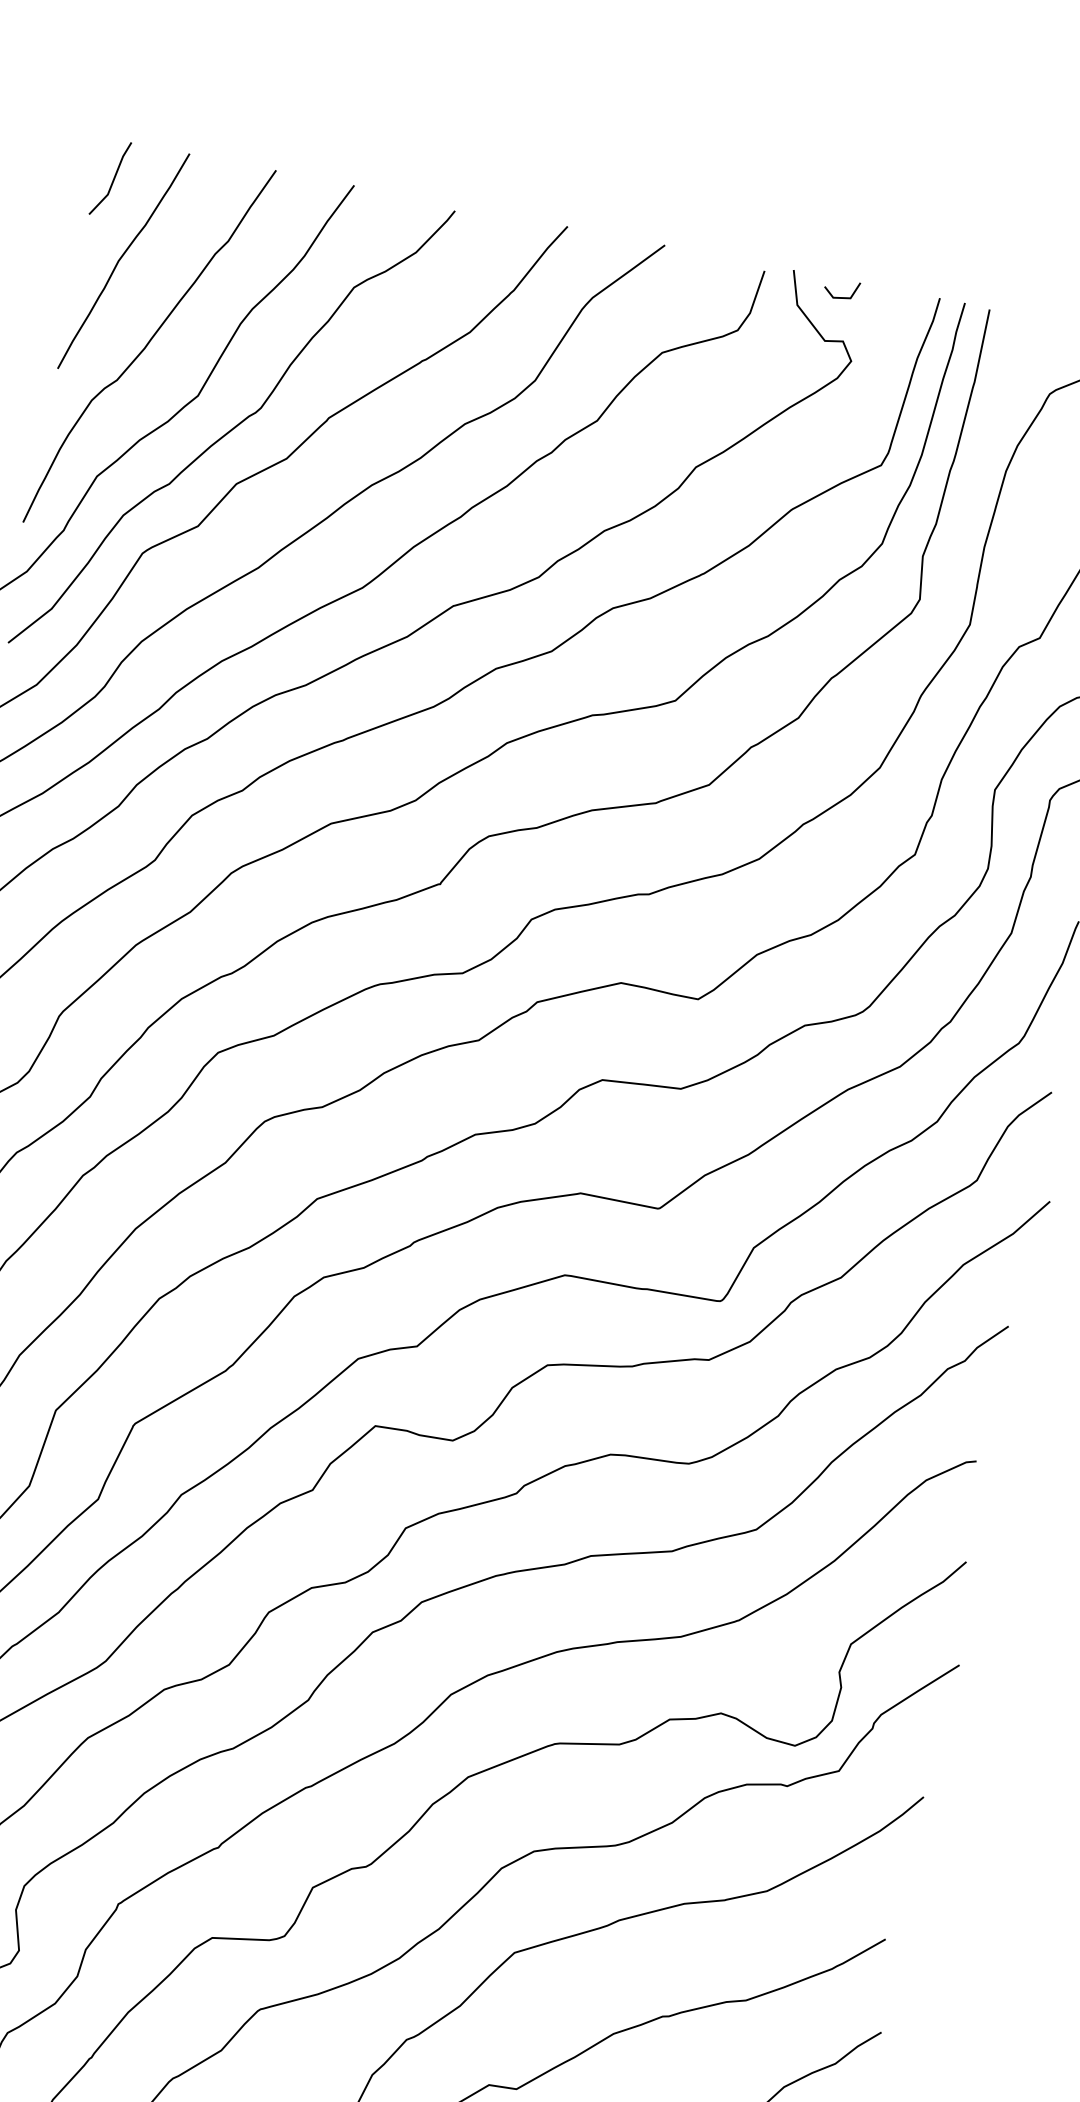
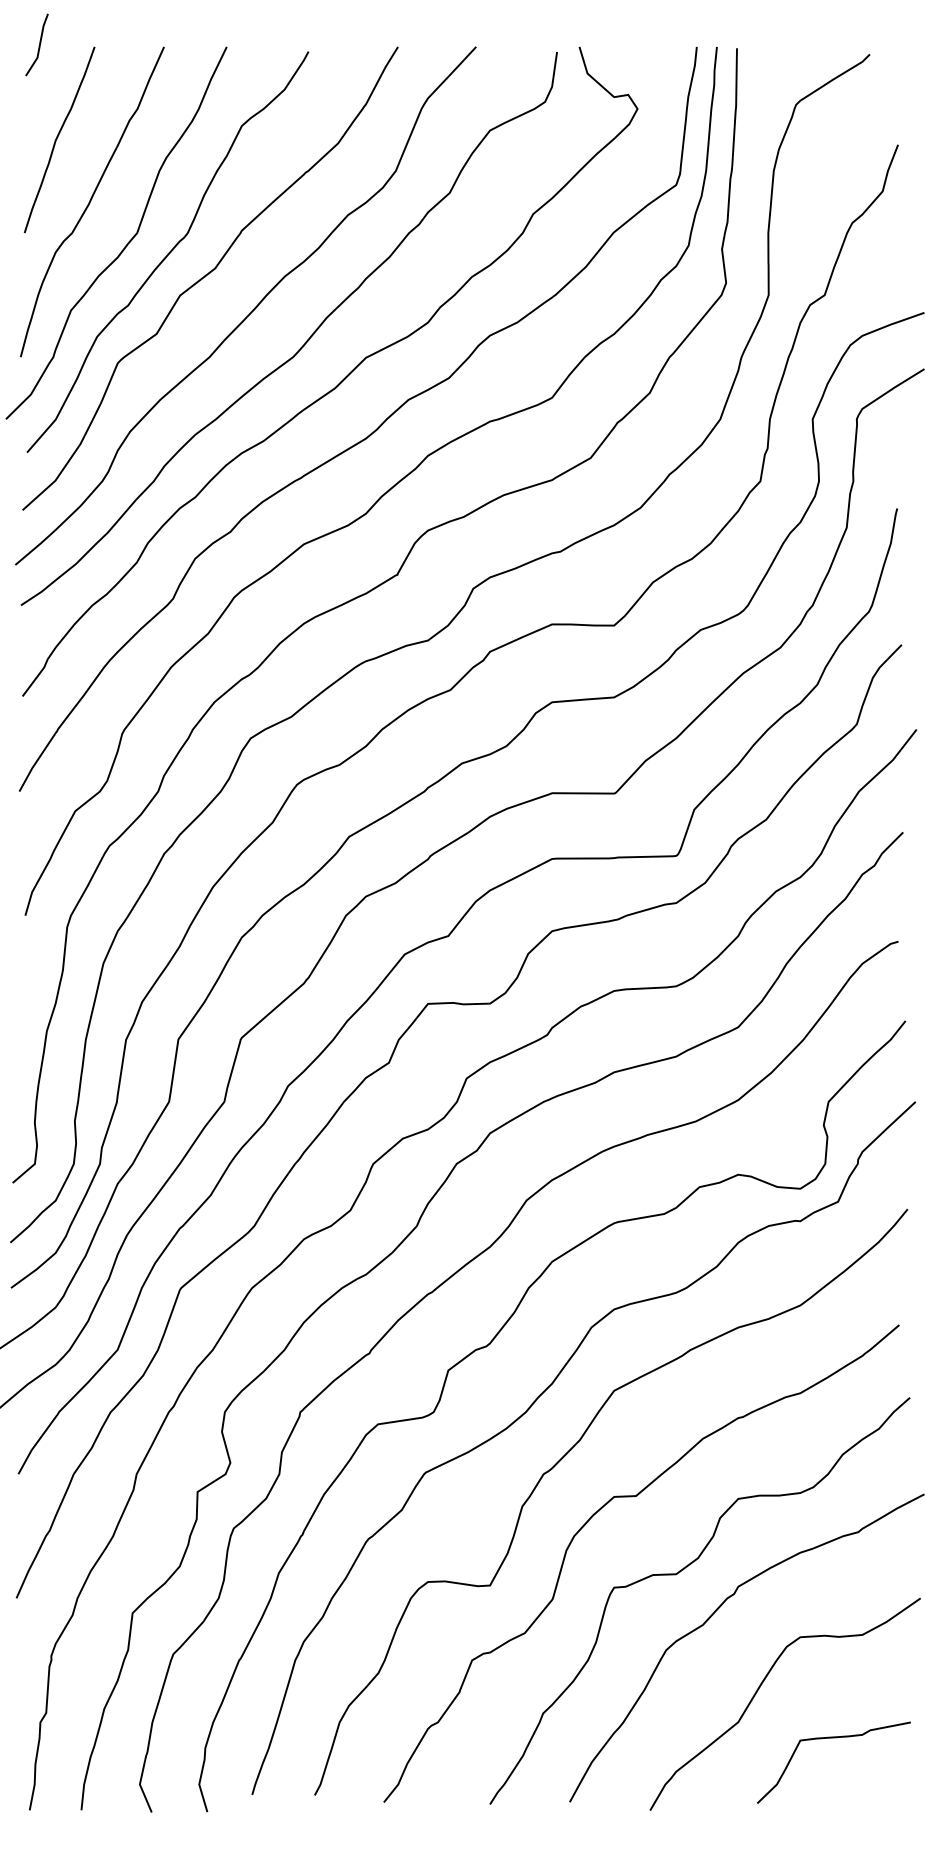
line: (112, 179) -> (38, 45), moved
line: (840, 296) -> (619, 60), removed

